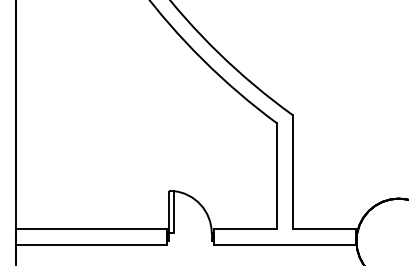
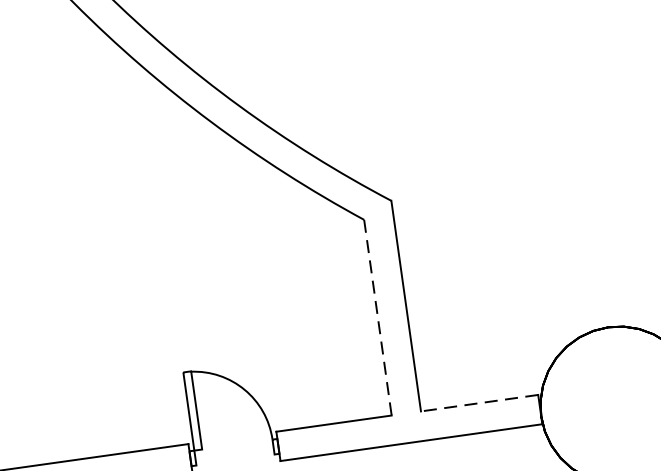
line: (276, 176) -> (377, 318), solid -> dashed
line: (324, 229) -> (479, 403), solid -> dashed

